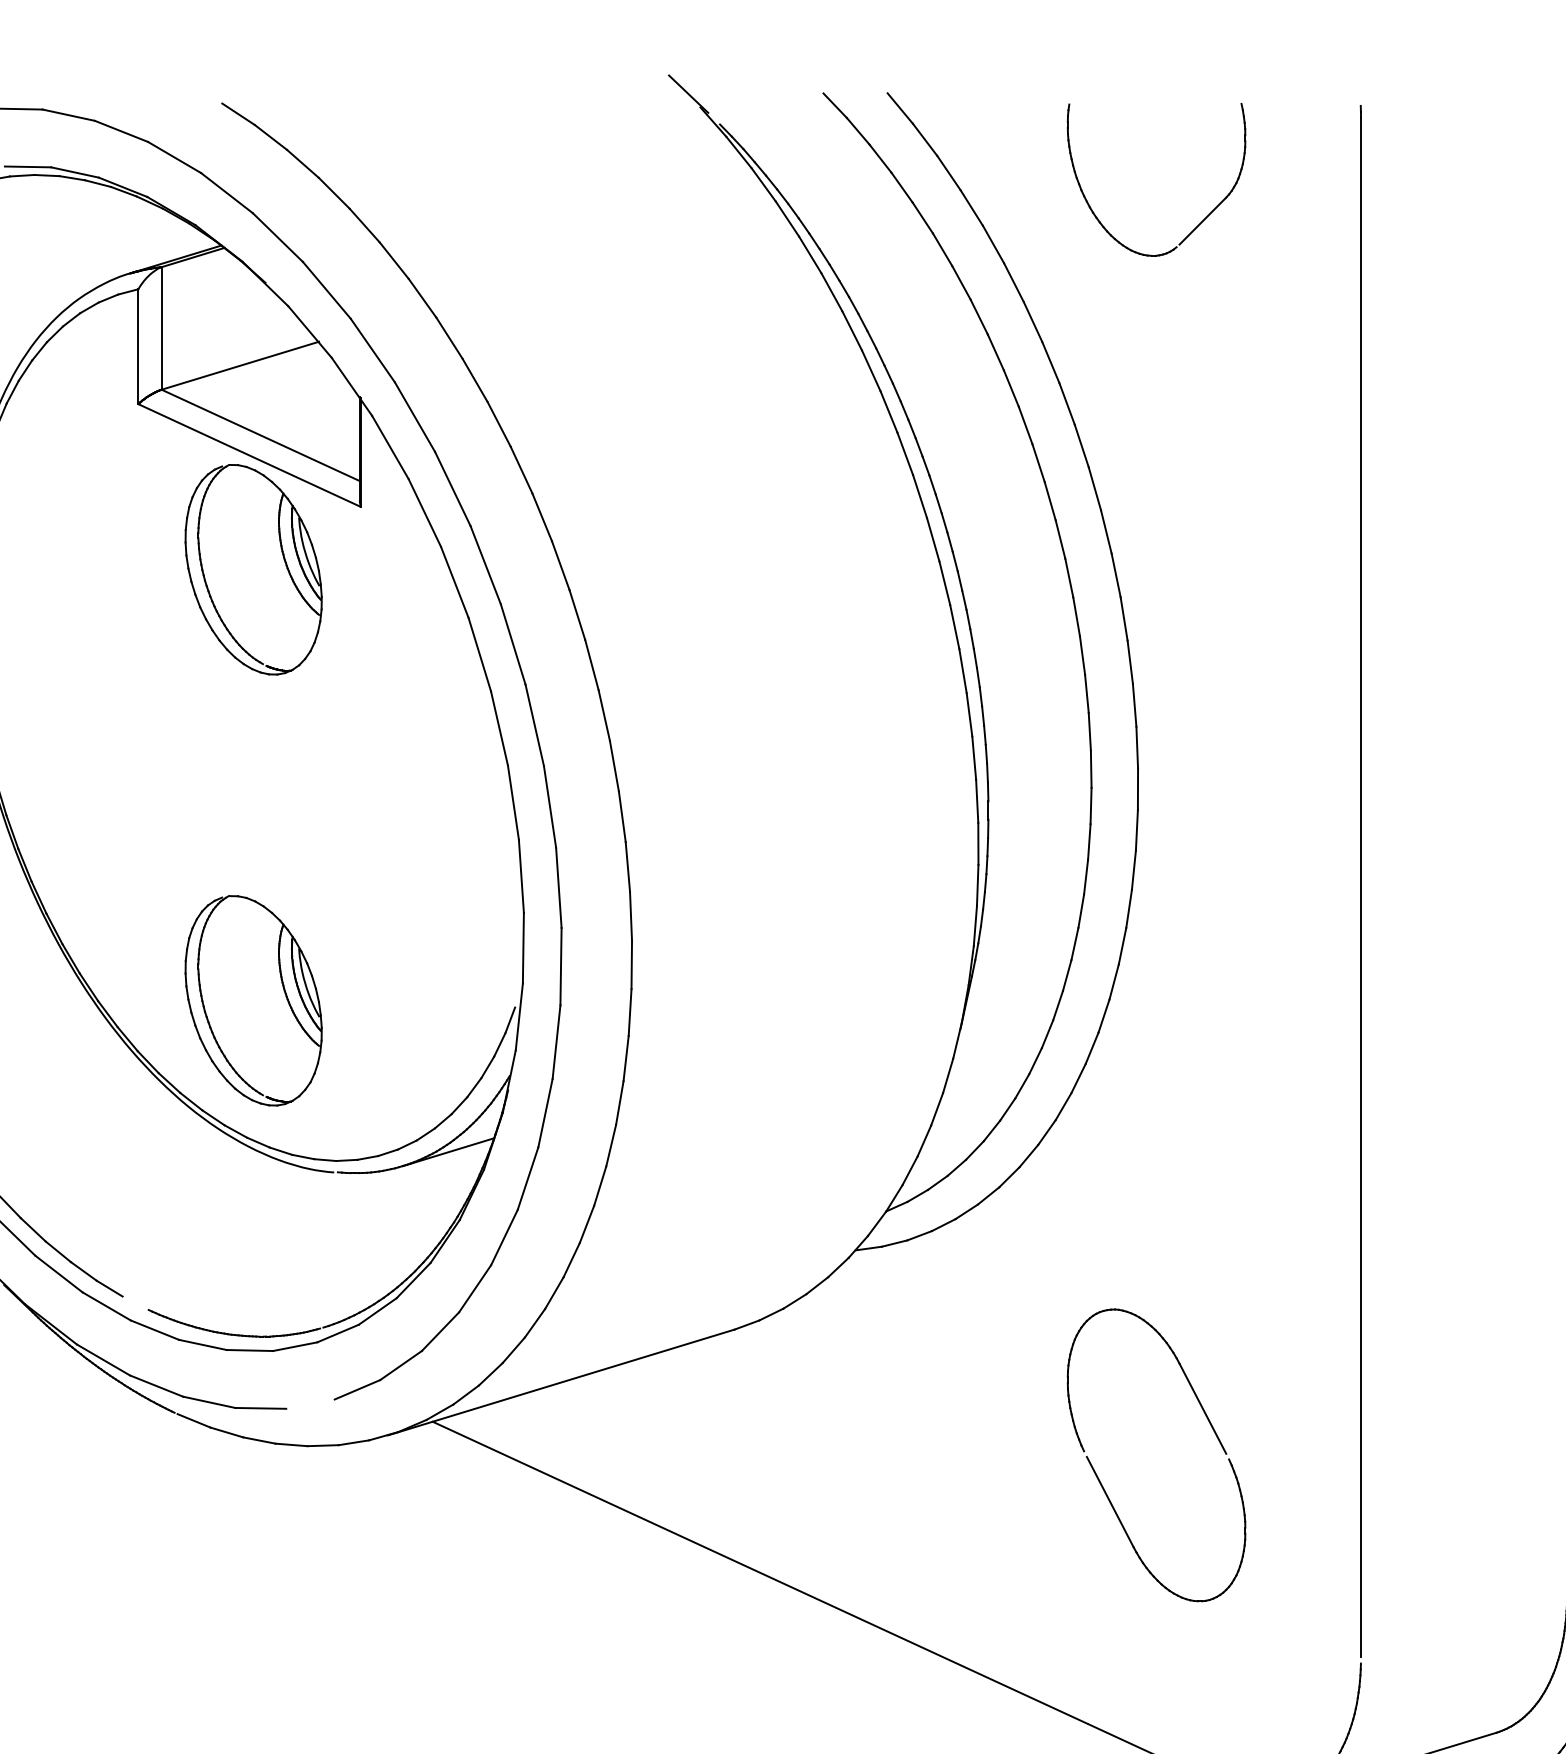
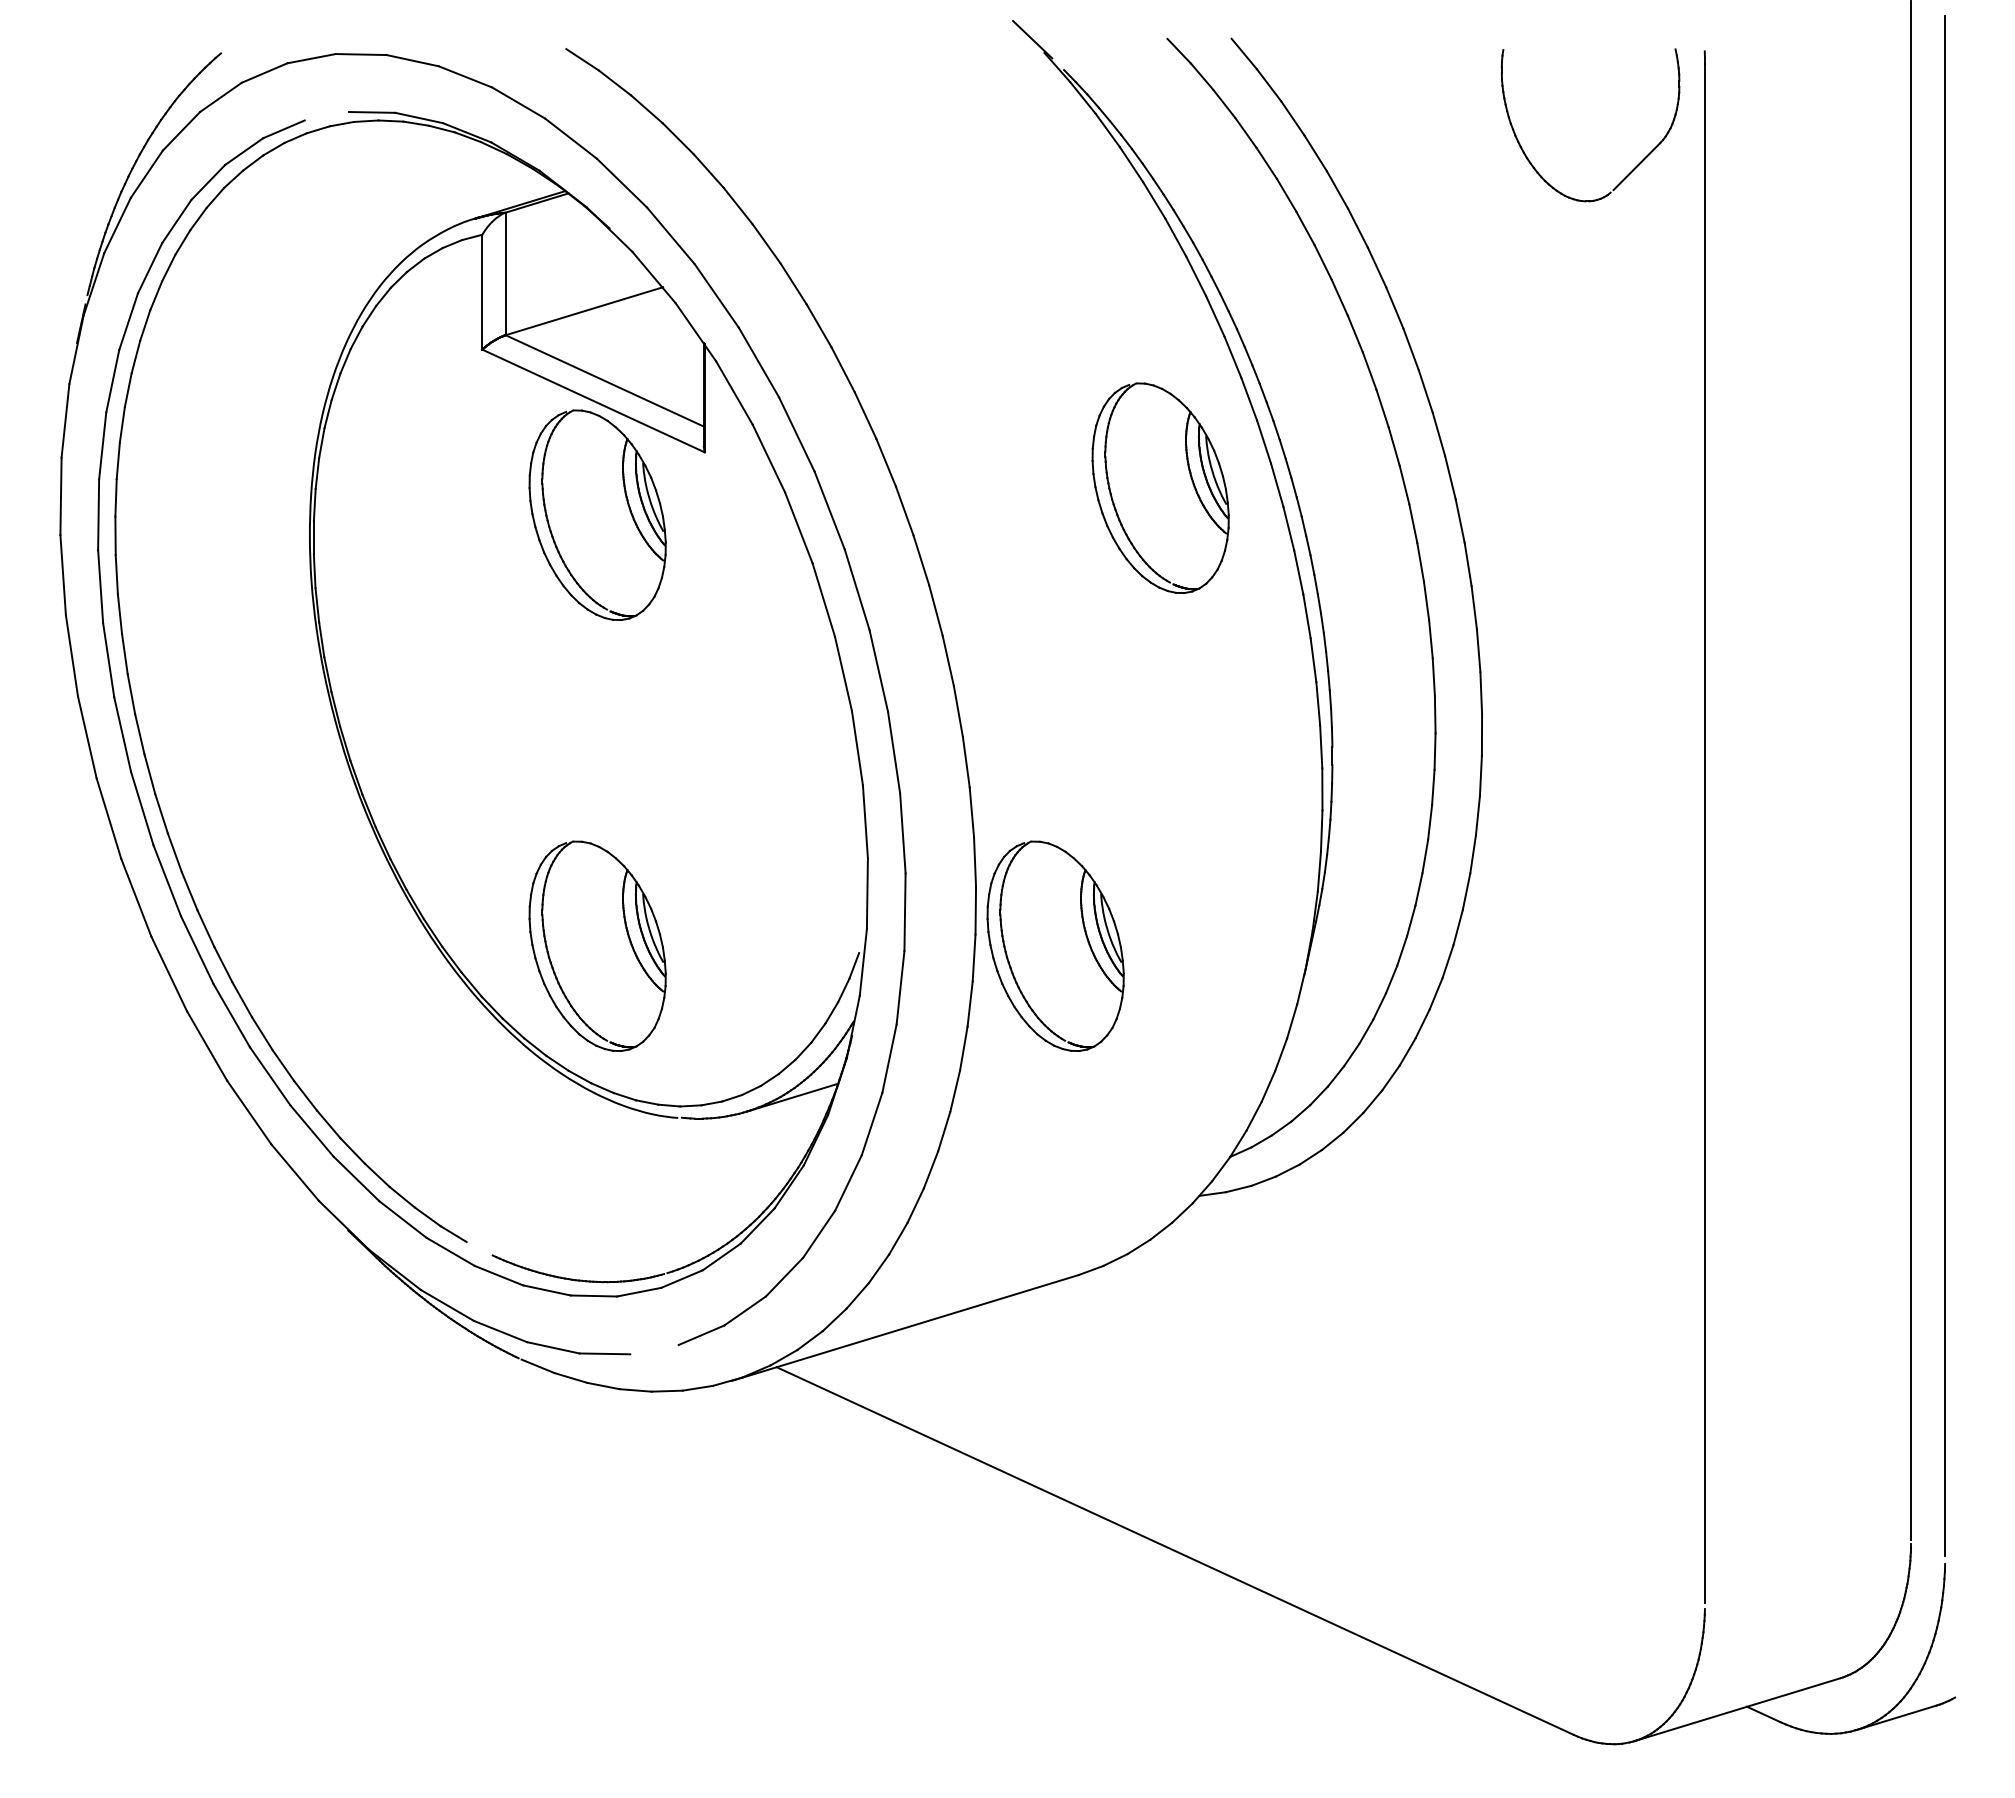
part: (1199, 223) -> (1633, 168), moved
part: (816, 542) -> (1160, 487), added
part: (711, 1000) -> (1055, 945), added
part: (1211, 1428) -> (1555, 1373), removed

